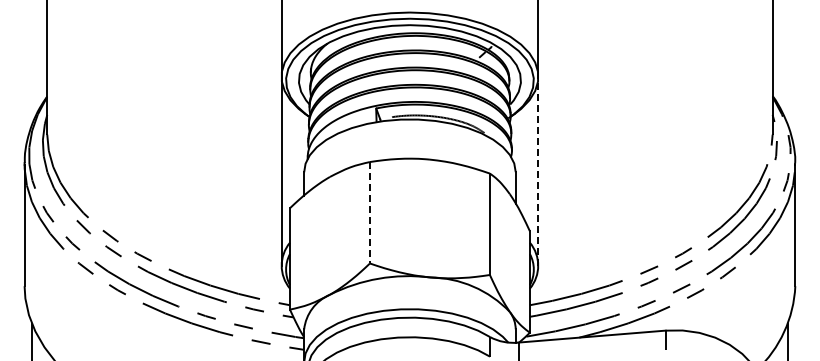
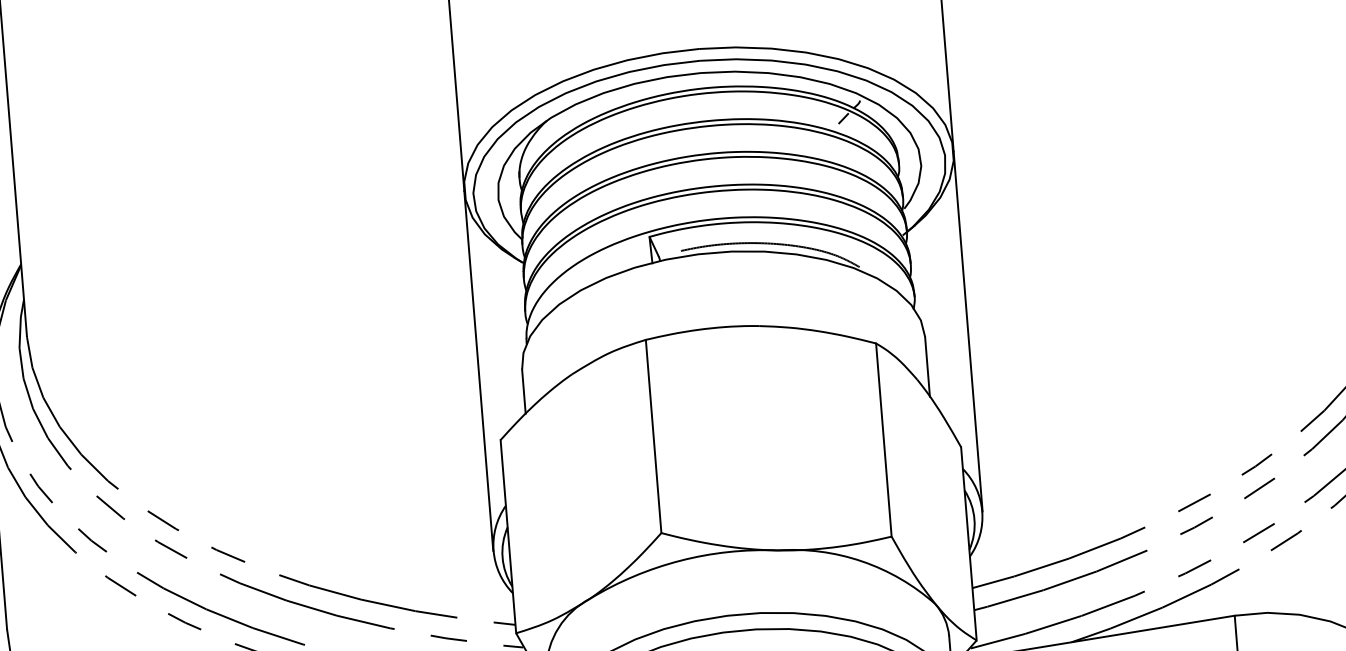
line: (538, 170) -> (968, 330), dashed -> solid
line: (369, 212) -> (652, 436), dashed -> solid

